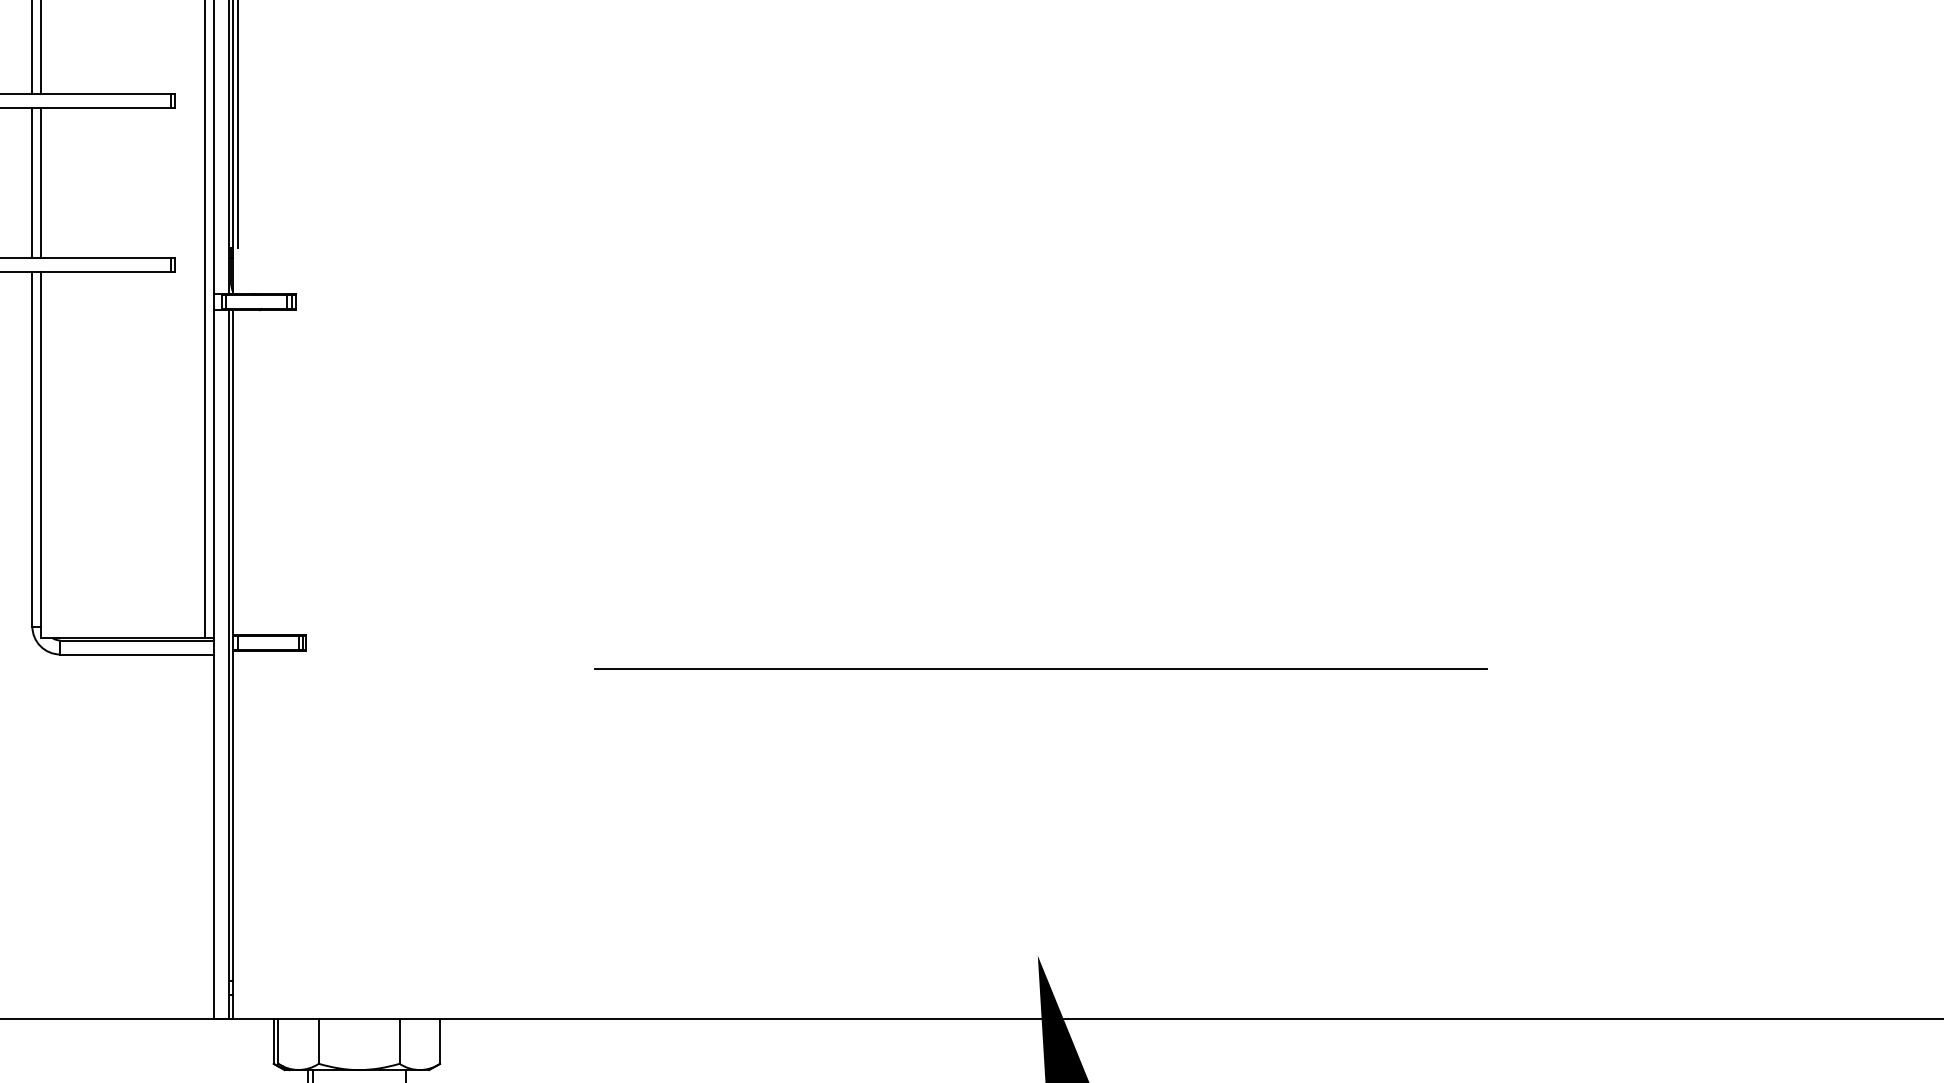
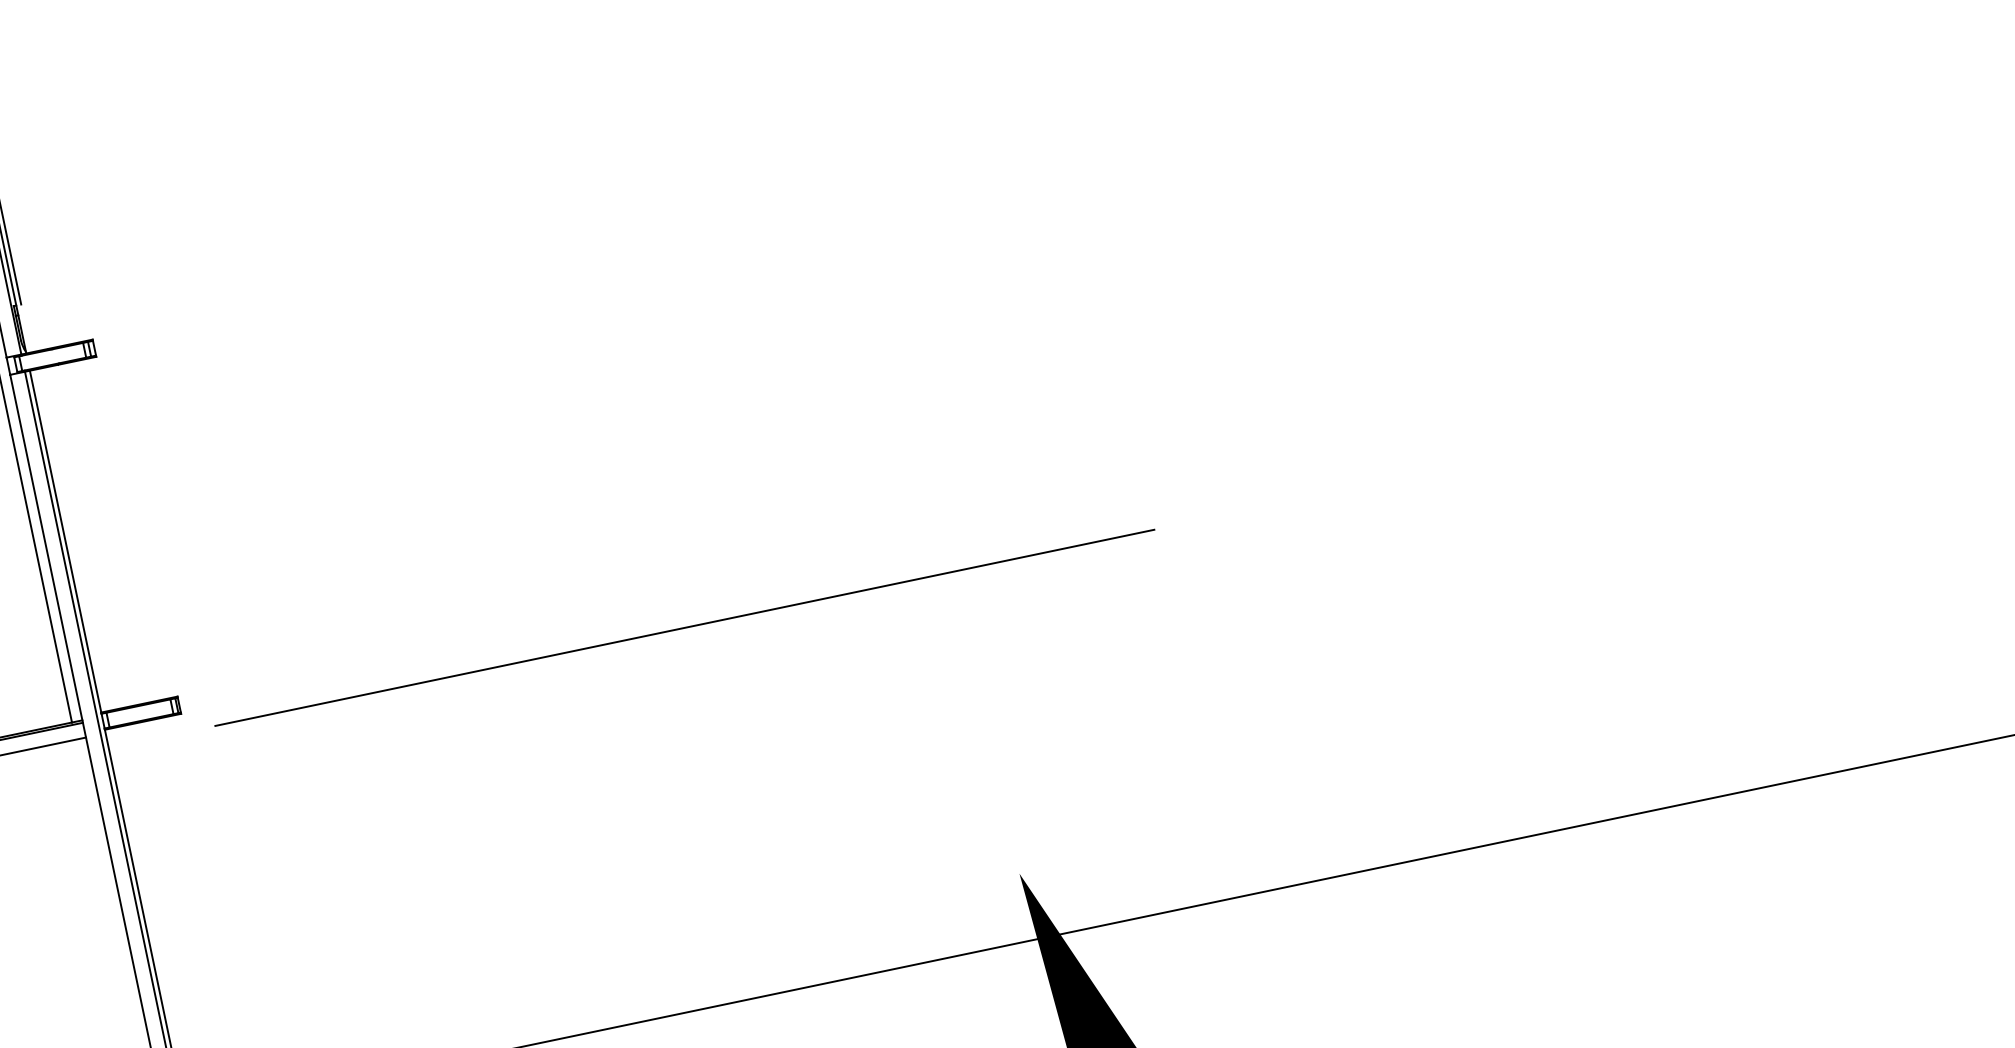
line: (1040, 668) -> (684, 627), moved

